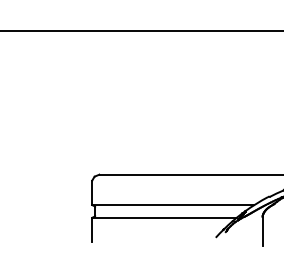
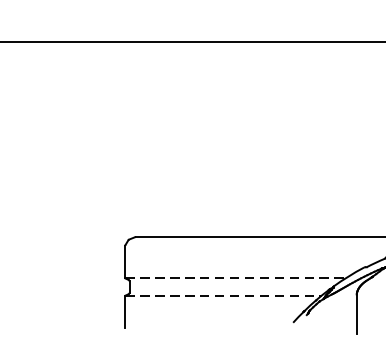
line: (173, 205) -> (235, 278), solid -> dashed
line: (164, 217) -> (223, 295), solid -> dashed

